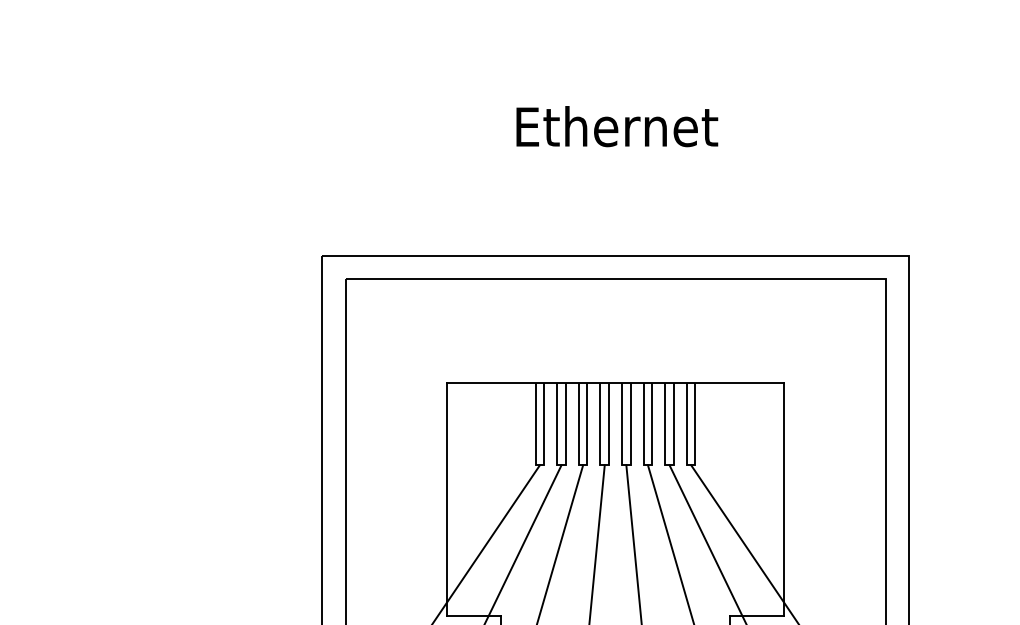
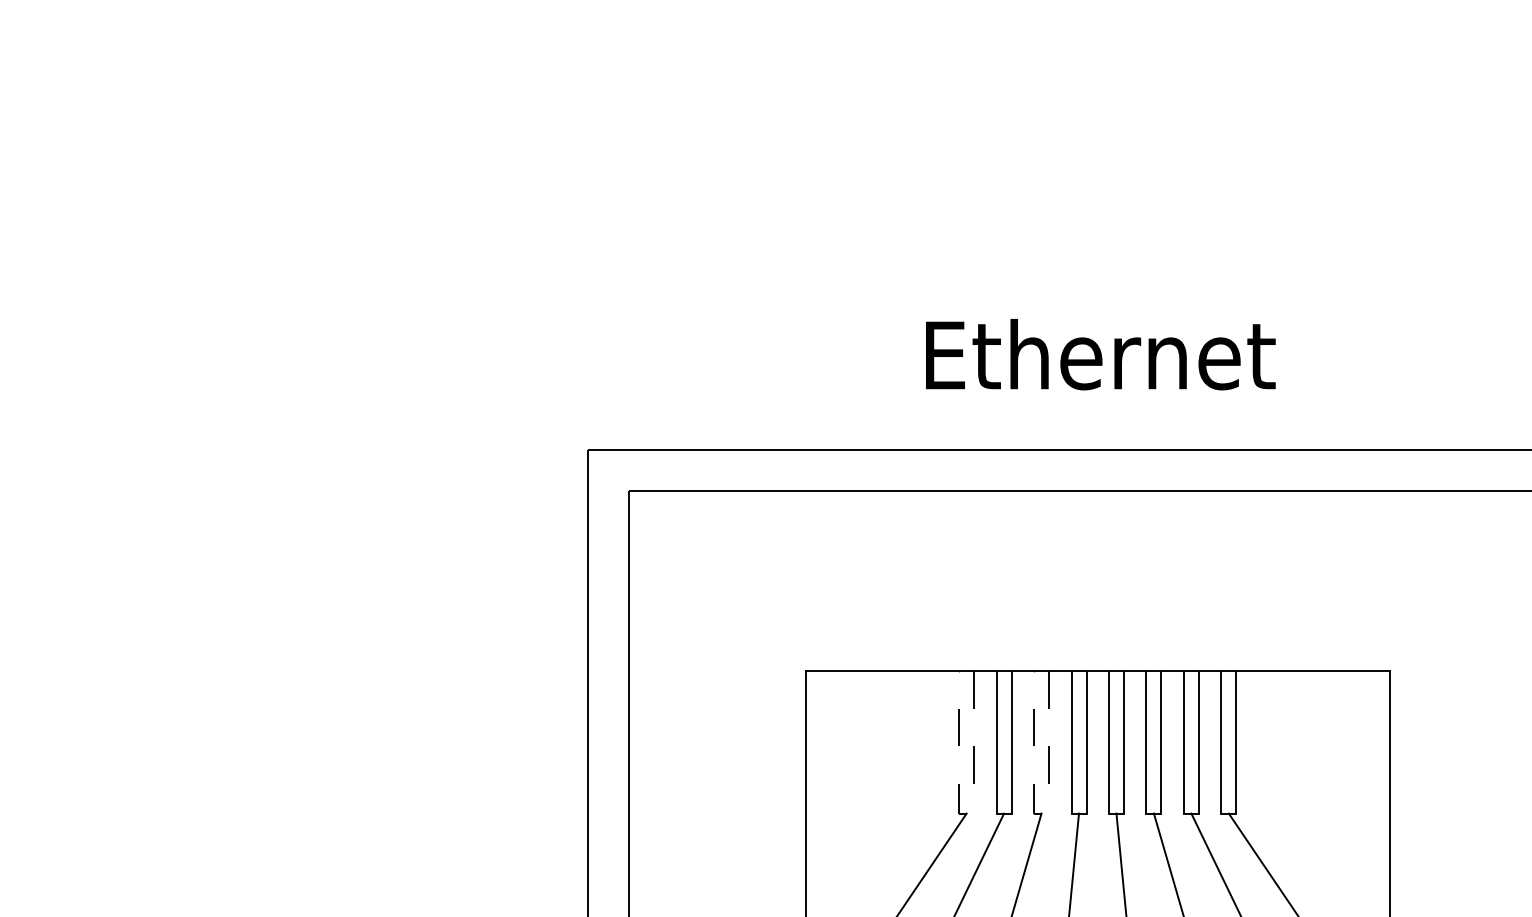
text: (617, 126) -> (1101, 354), moved
line: (539, 465) -> (965, 814), solid -> dashed
line: (582, 465) -> (1040, 814), solid -> dashed

